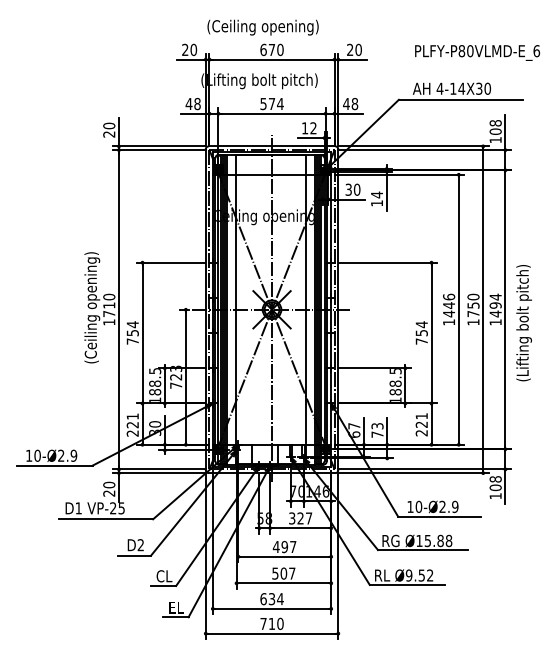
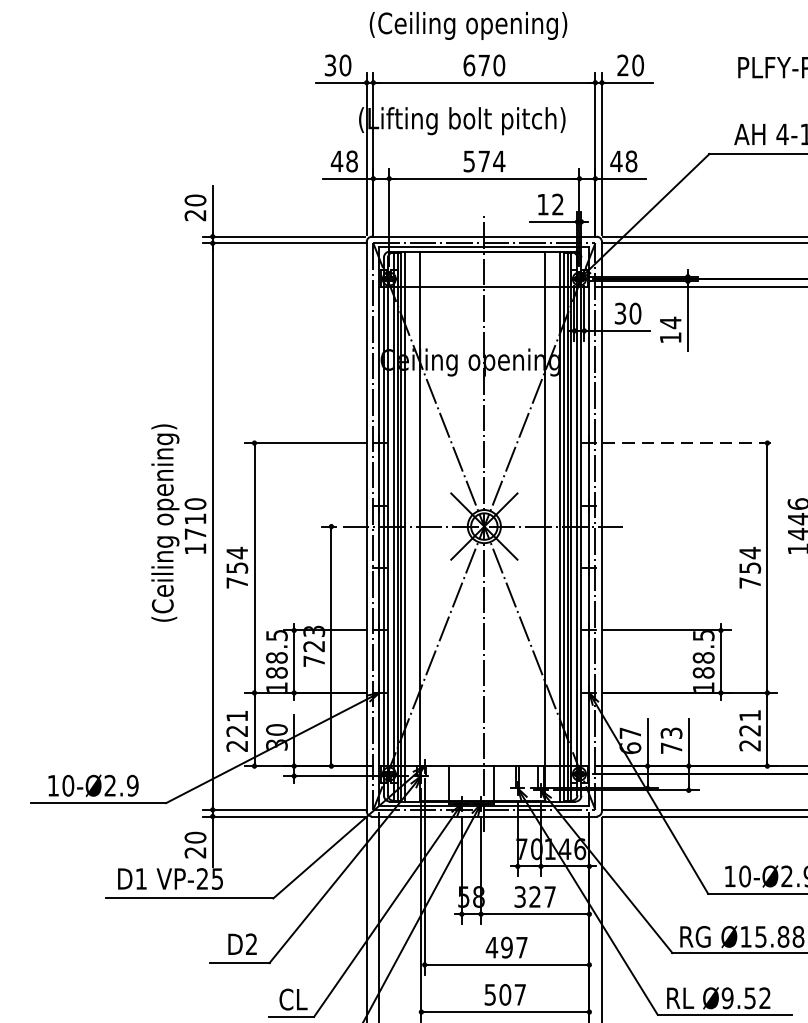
text: (185, 50) -> (330, 66), 20 -> 30
line: (388, 262) -> (691, 442), solid -> dashed

